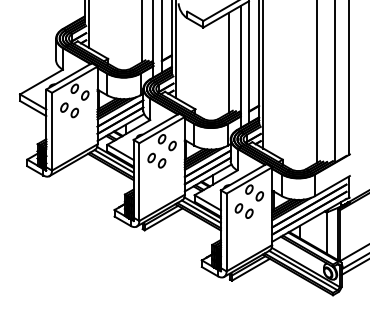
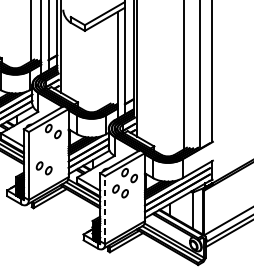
line: (229, 62) -> (107, 61), removed
part: (156, 160) -> (43, 168), moved
line: (226, 232) -> (105, 210), solid -> dashed

